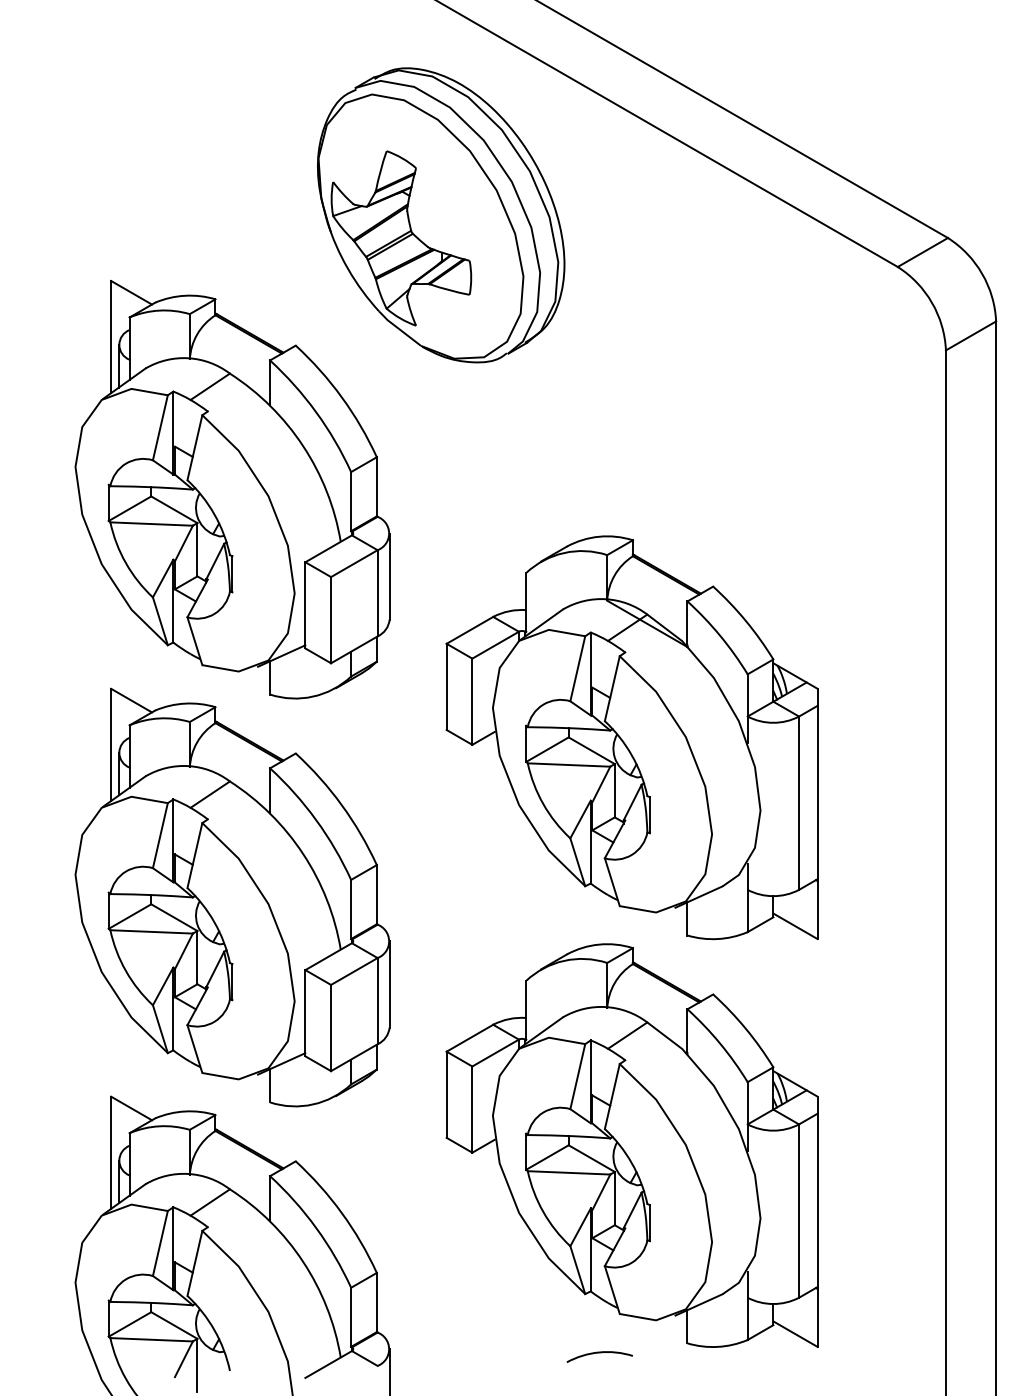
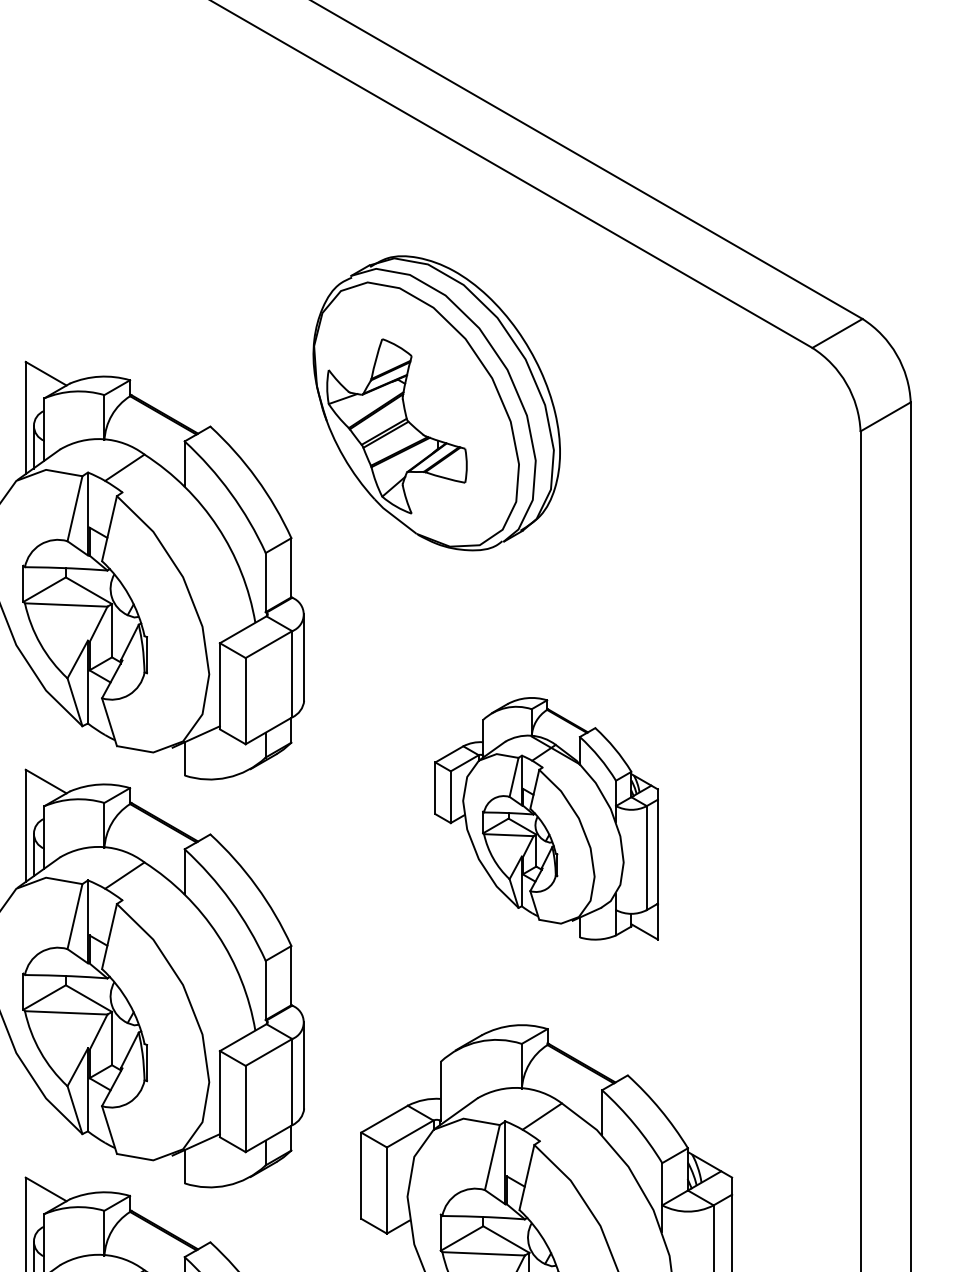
part: (441, 215) -> (437, 403), moved
part: (631, 737) -> (546, 818), size x0.6

